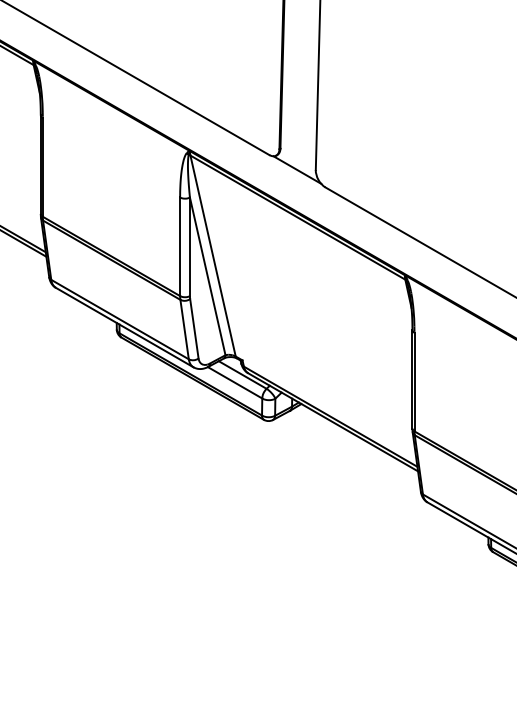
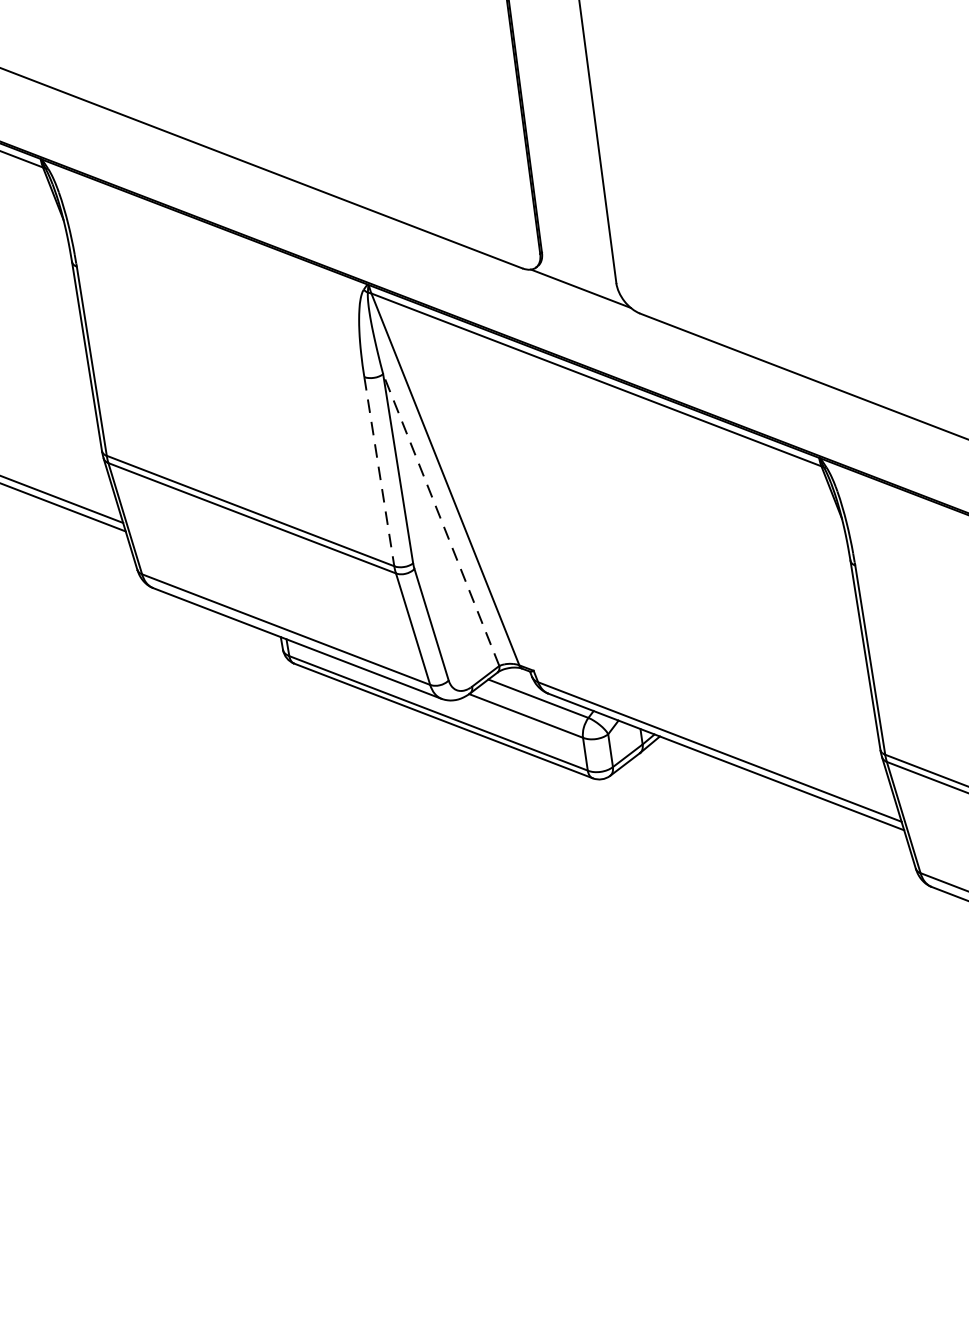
line: (180, 247) -> (380, 472), solid -> dashed
line: (207, 276) -> (440, 520), solid -> dashed

